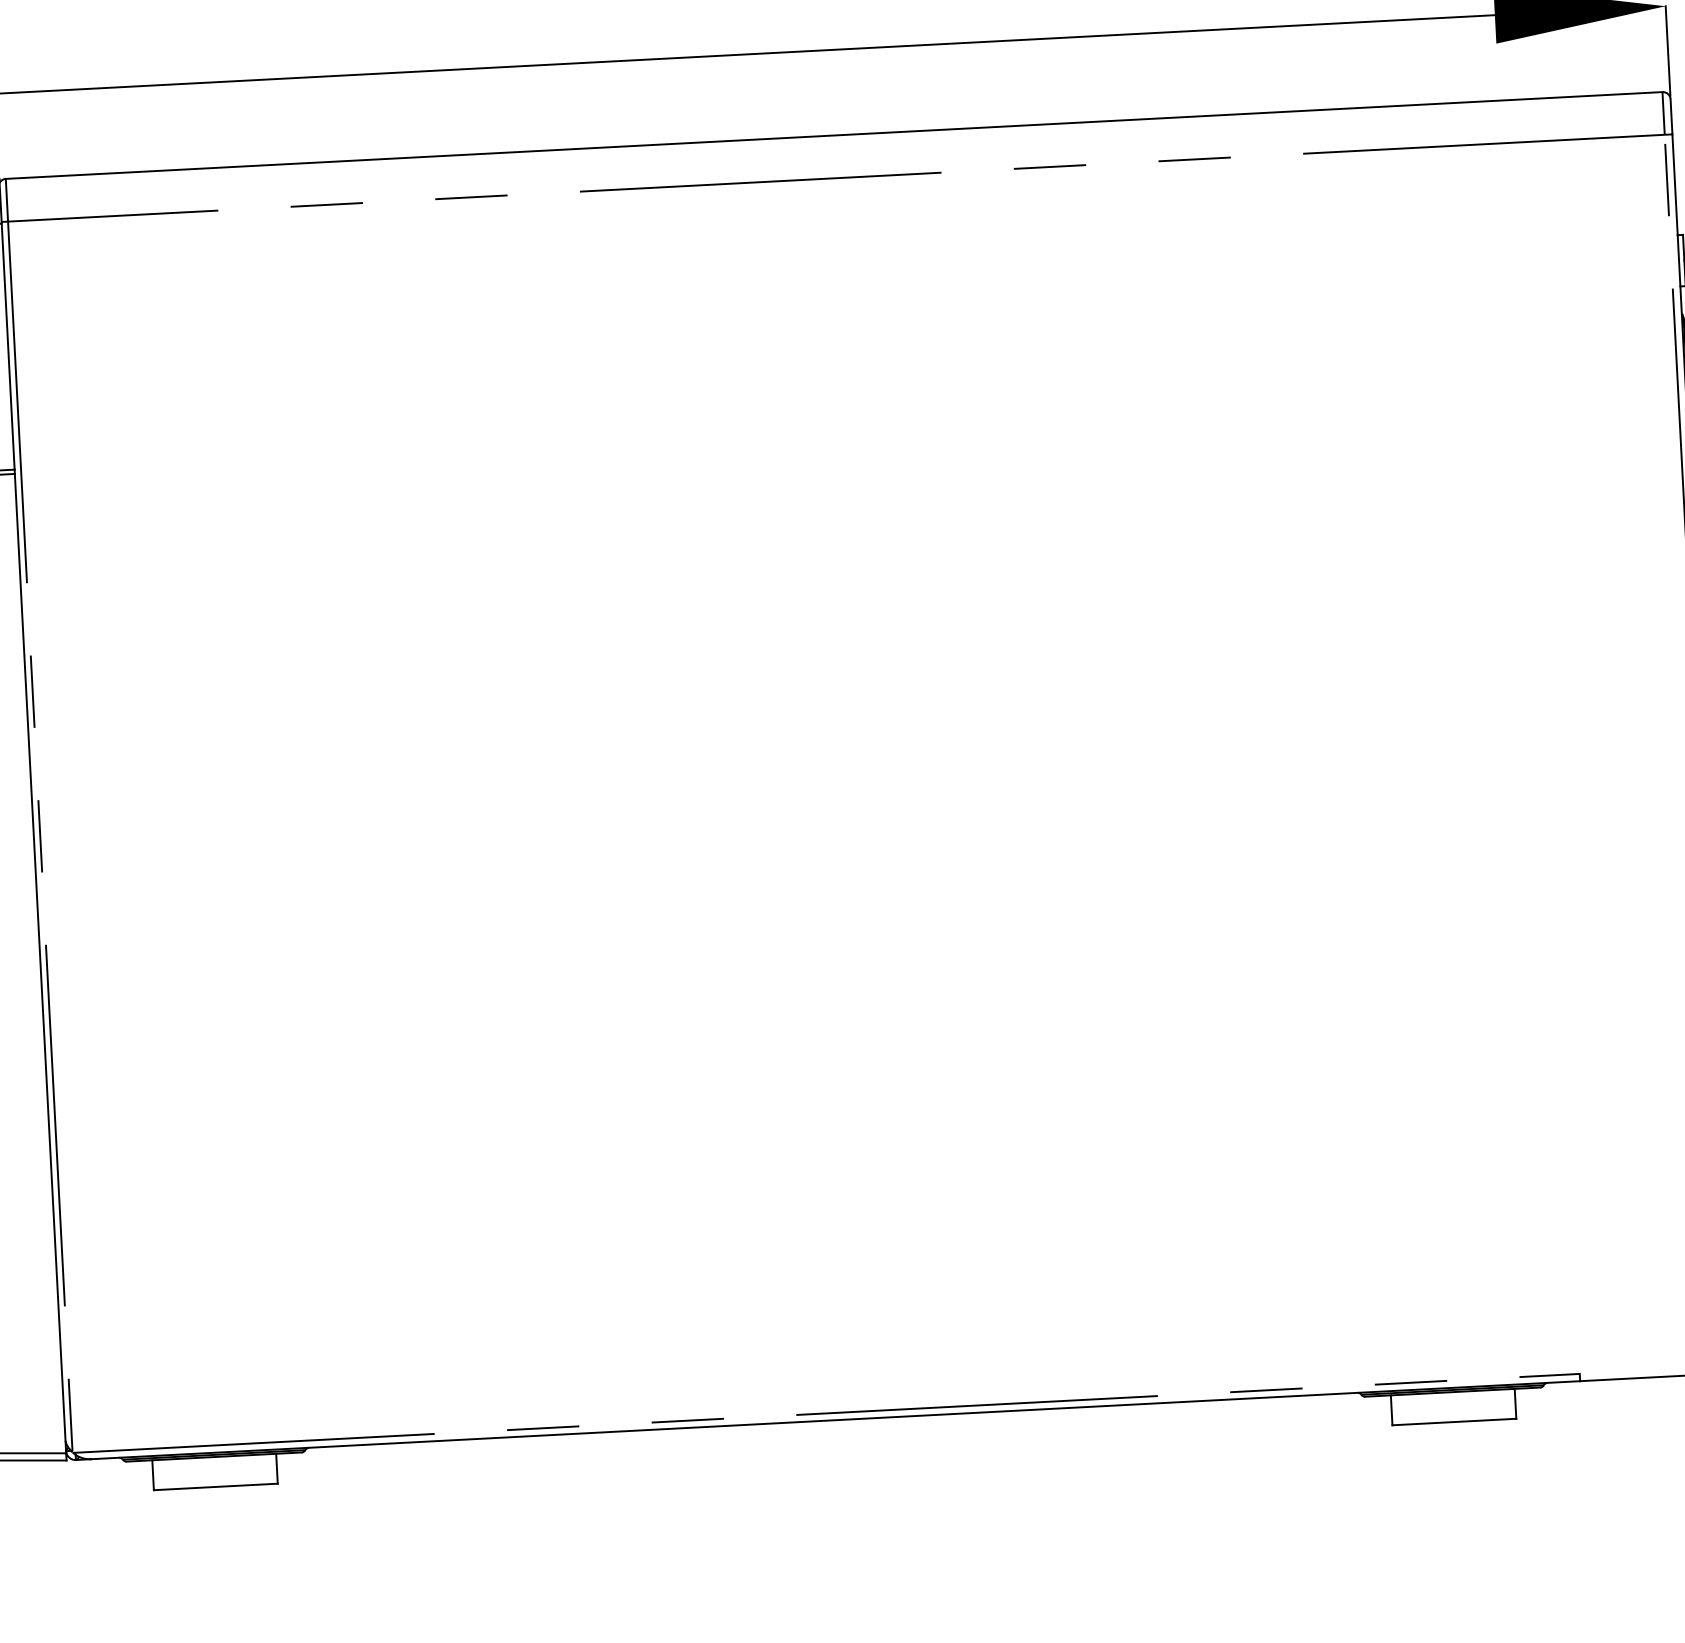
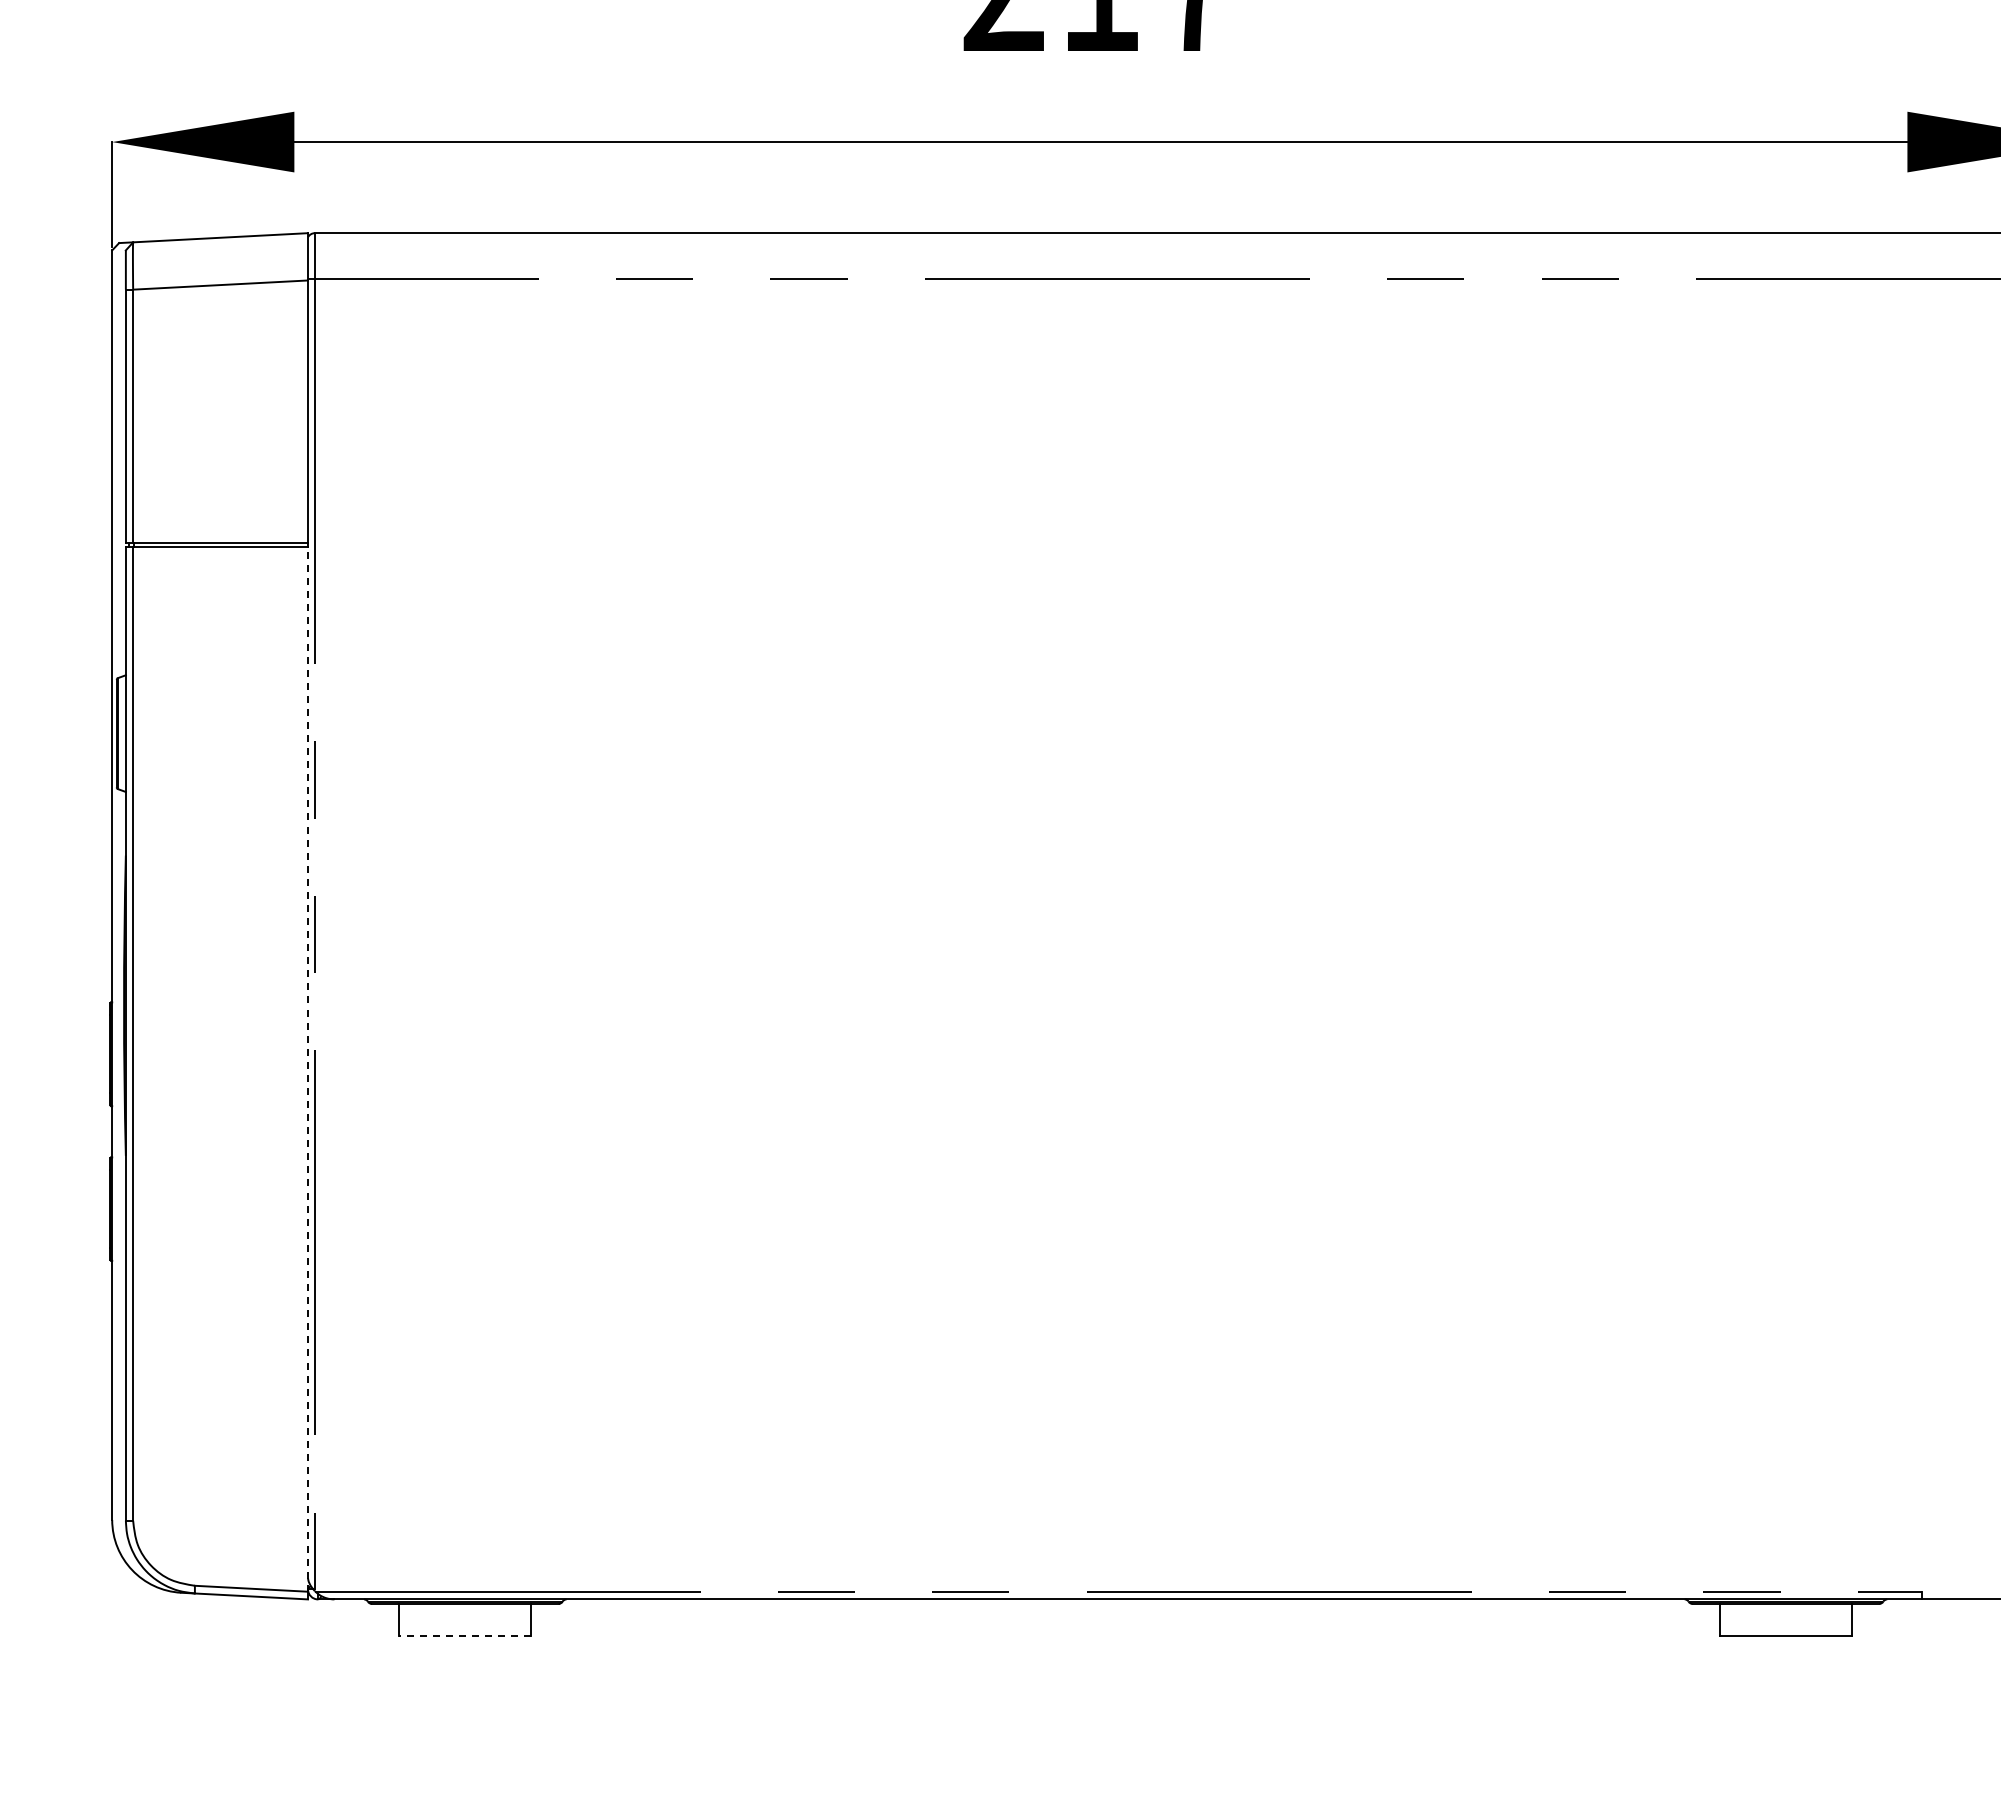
line: (40, 963) -> (308, 1069), solid -> dashed
line: (215, 1486) -> (464, 1635), solid -> dashed

